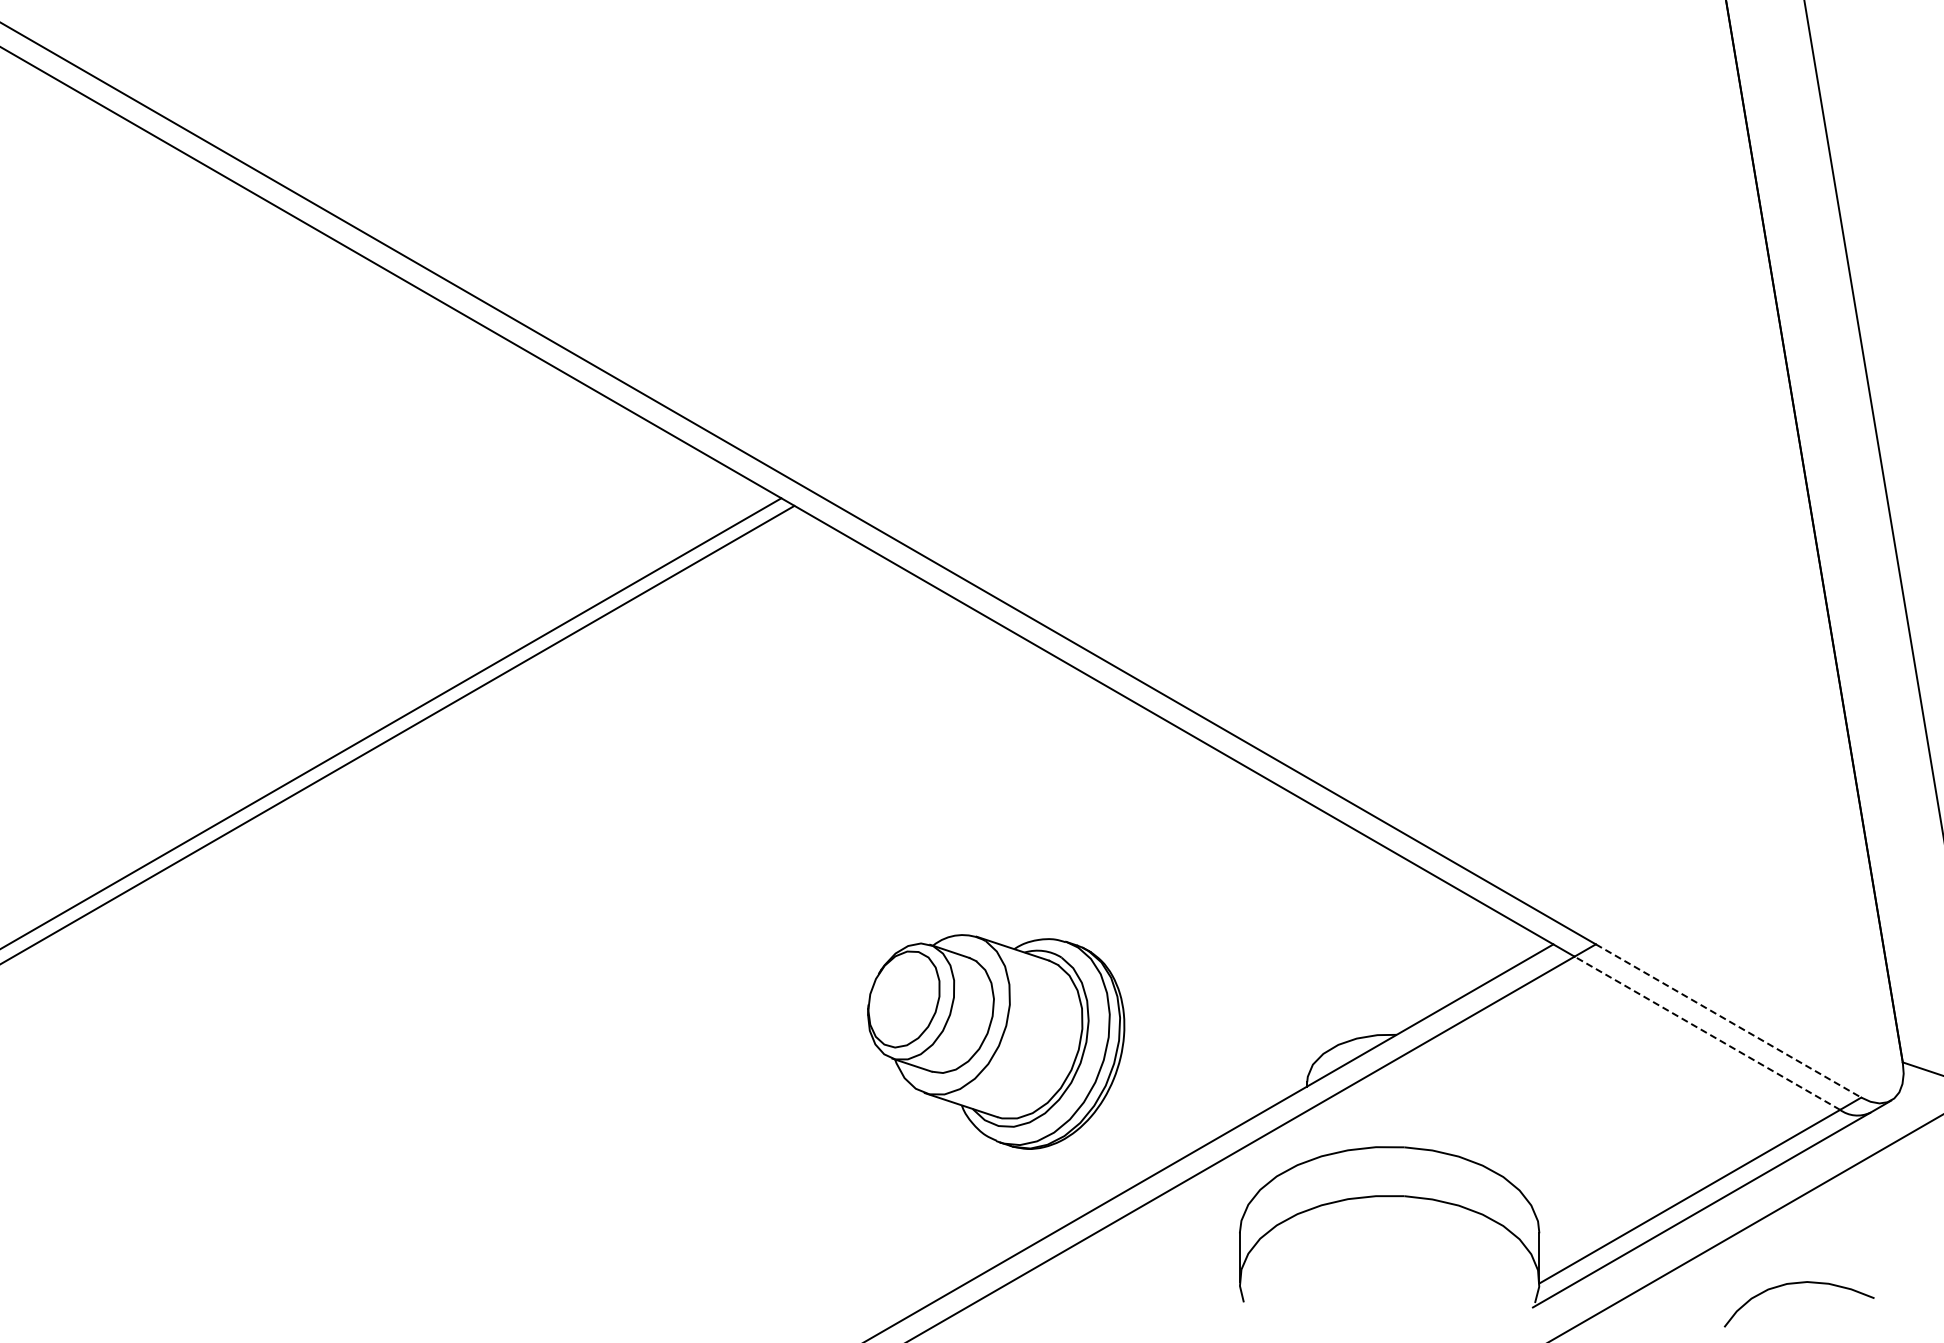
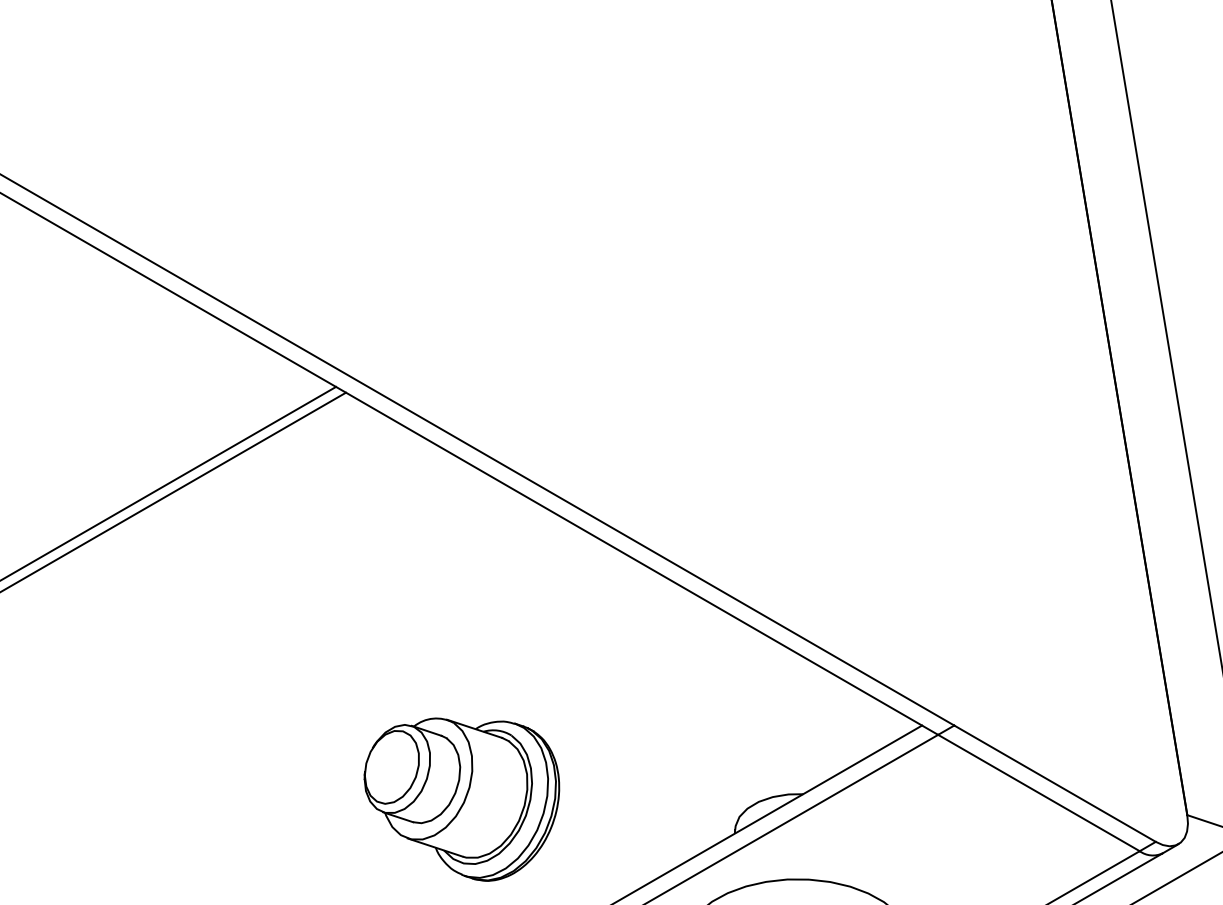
line: (1729, 1021) -> (1055, 784), dashed -> solid
line: (1706, 1033) -> (1038, 793), dashed -> solid
part: (996, 1041) -> (462, 799), moved

